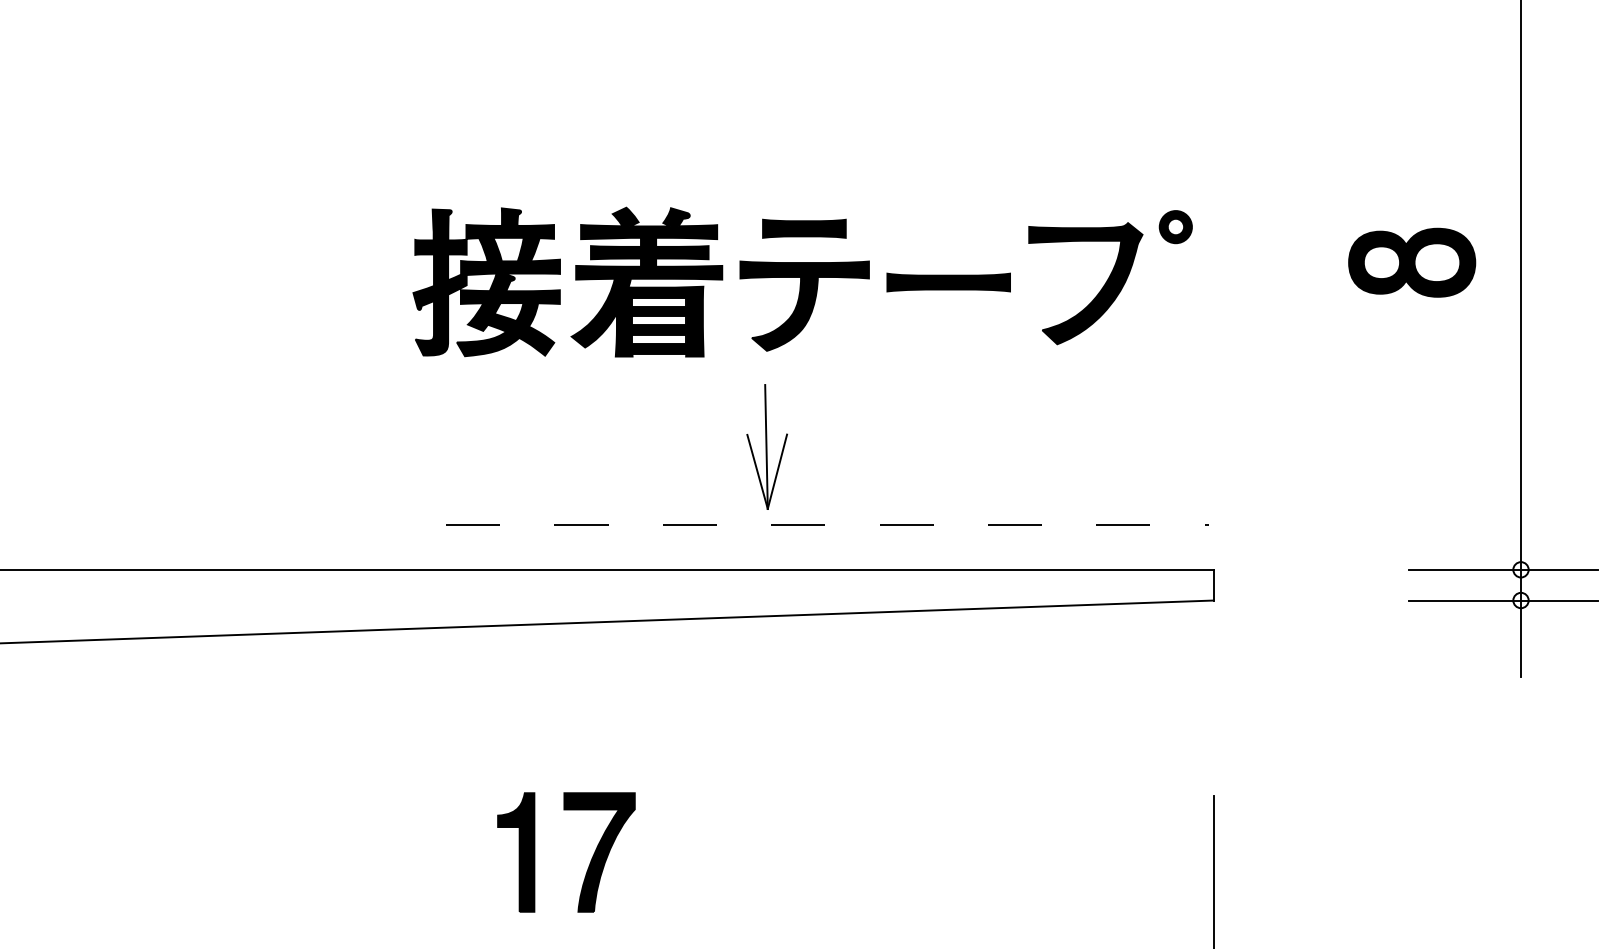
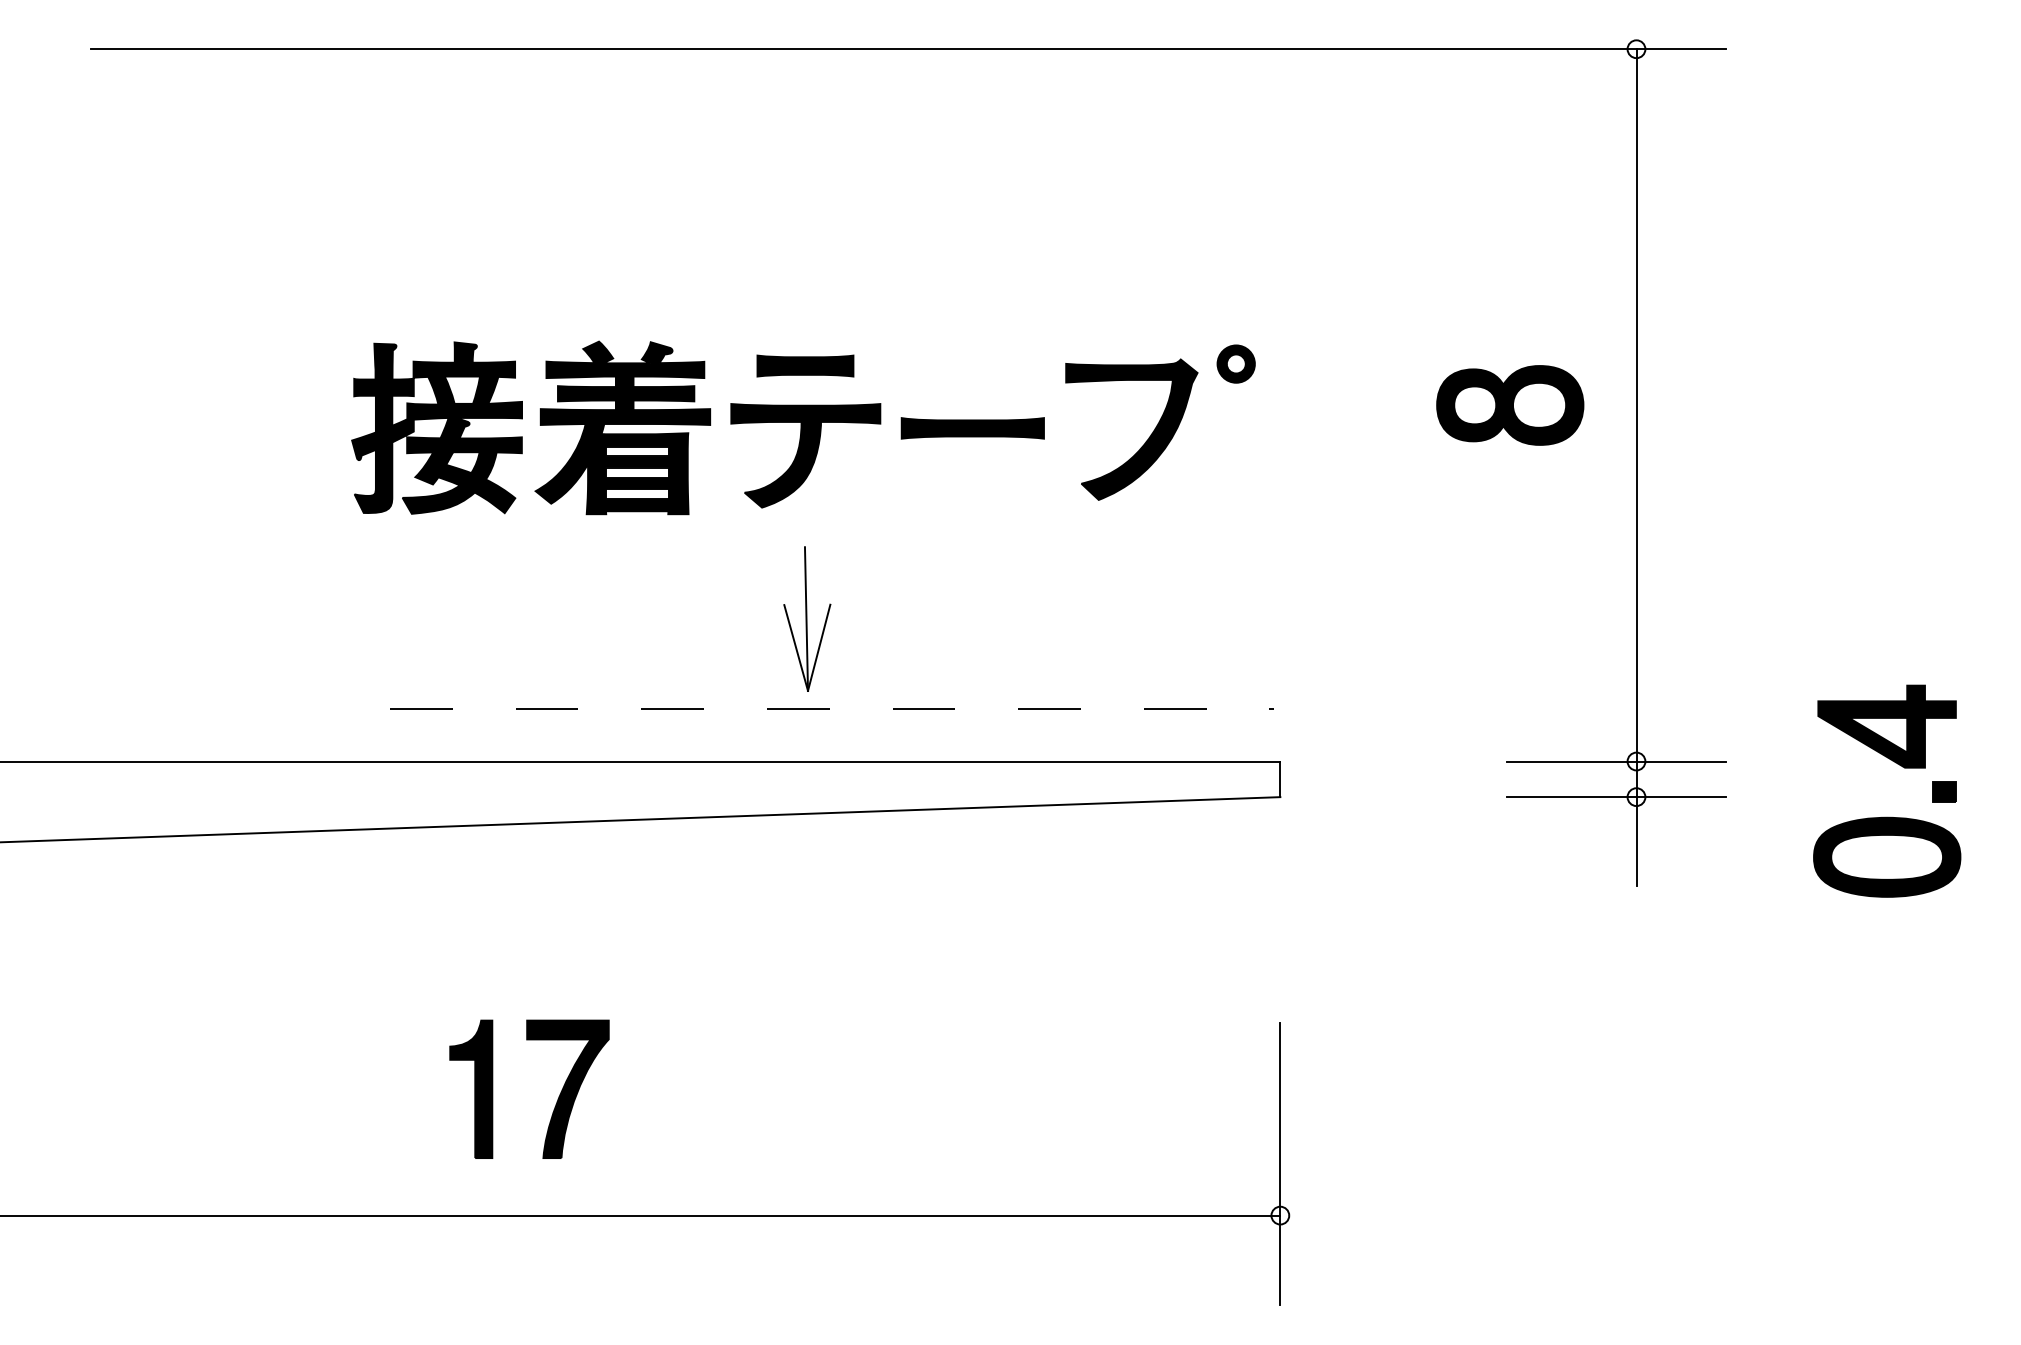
part: (767, 446) -> (807, 618), moved

